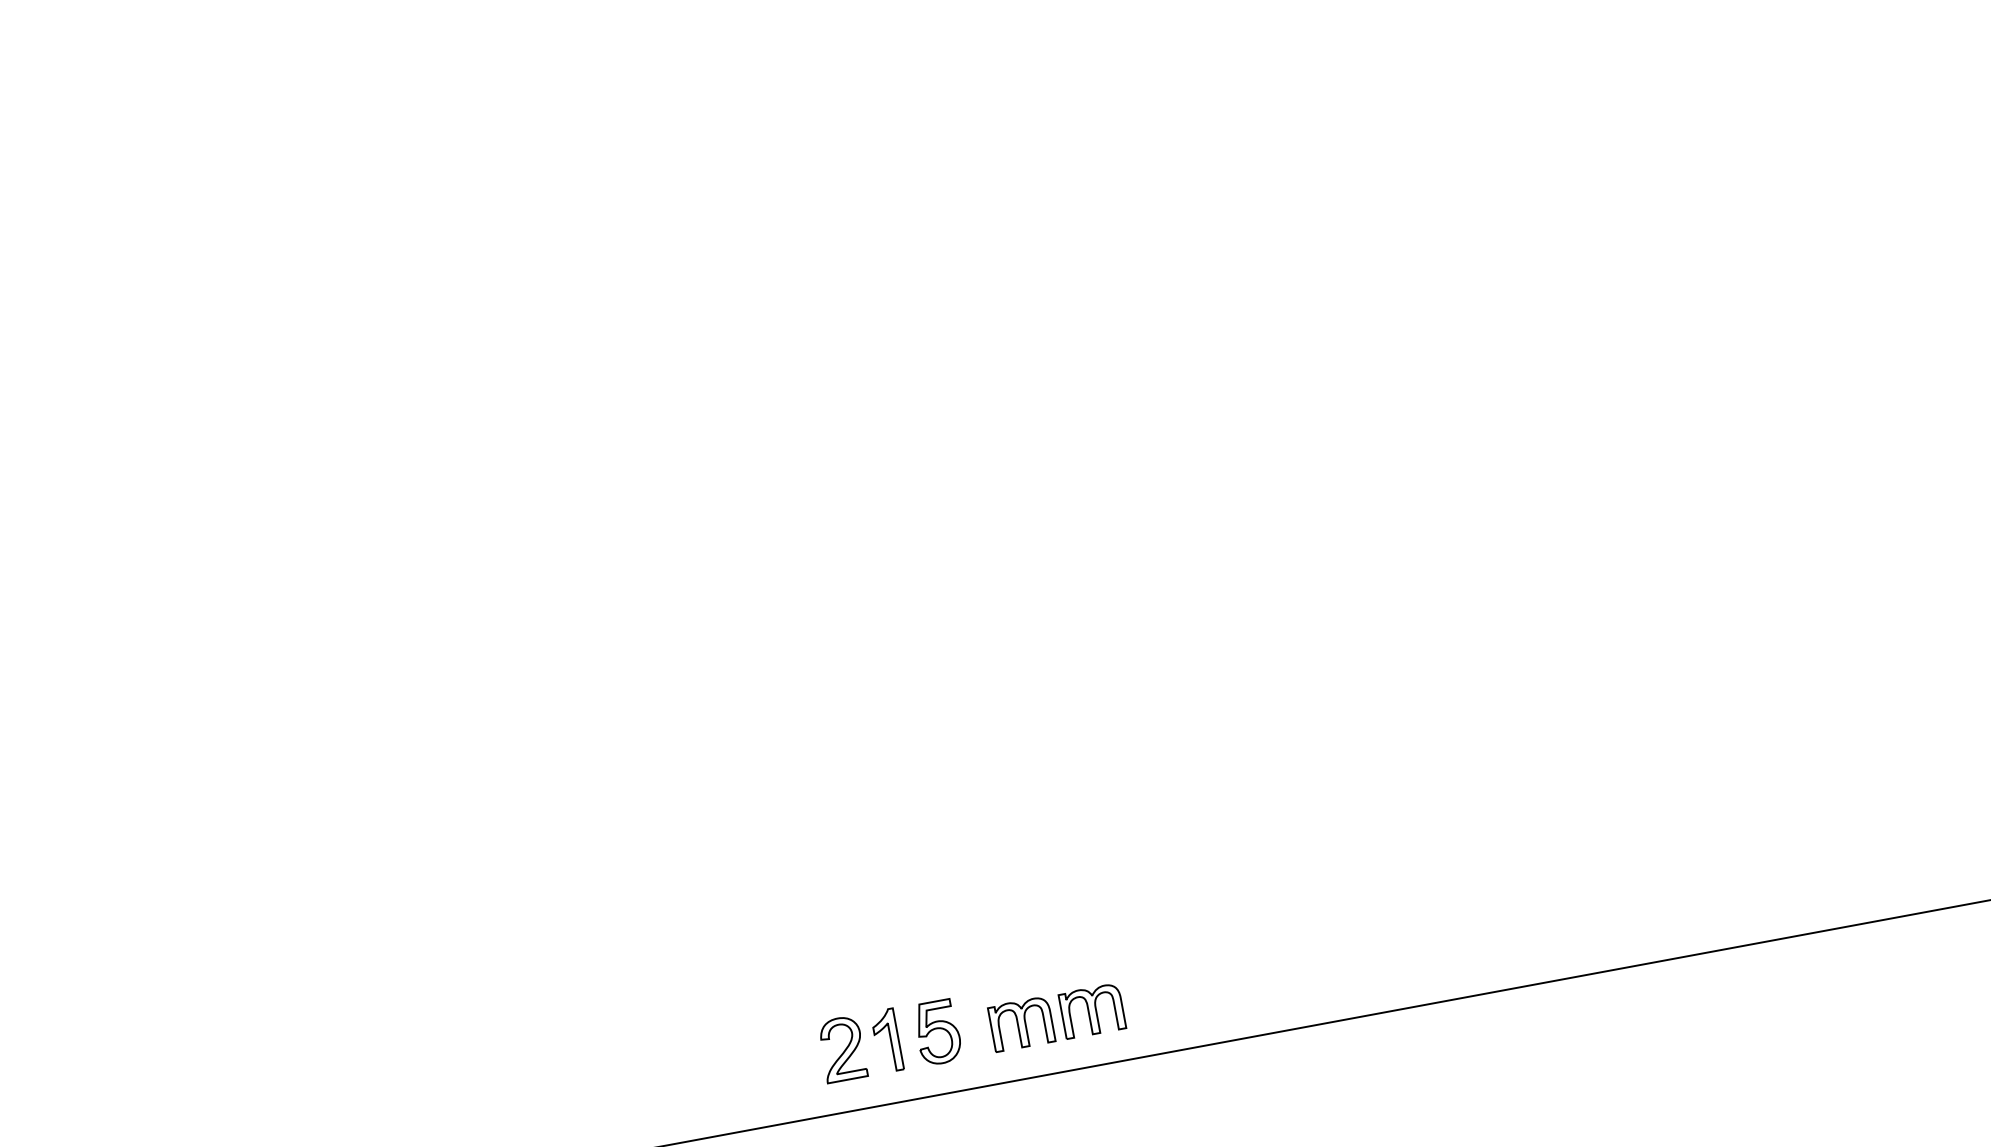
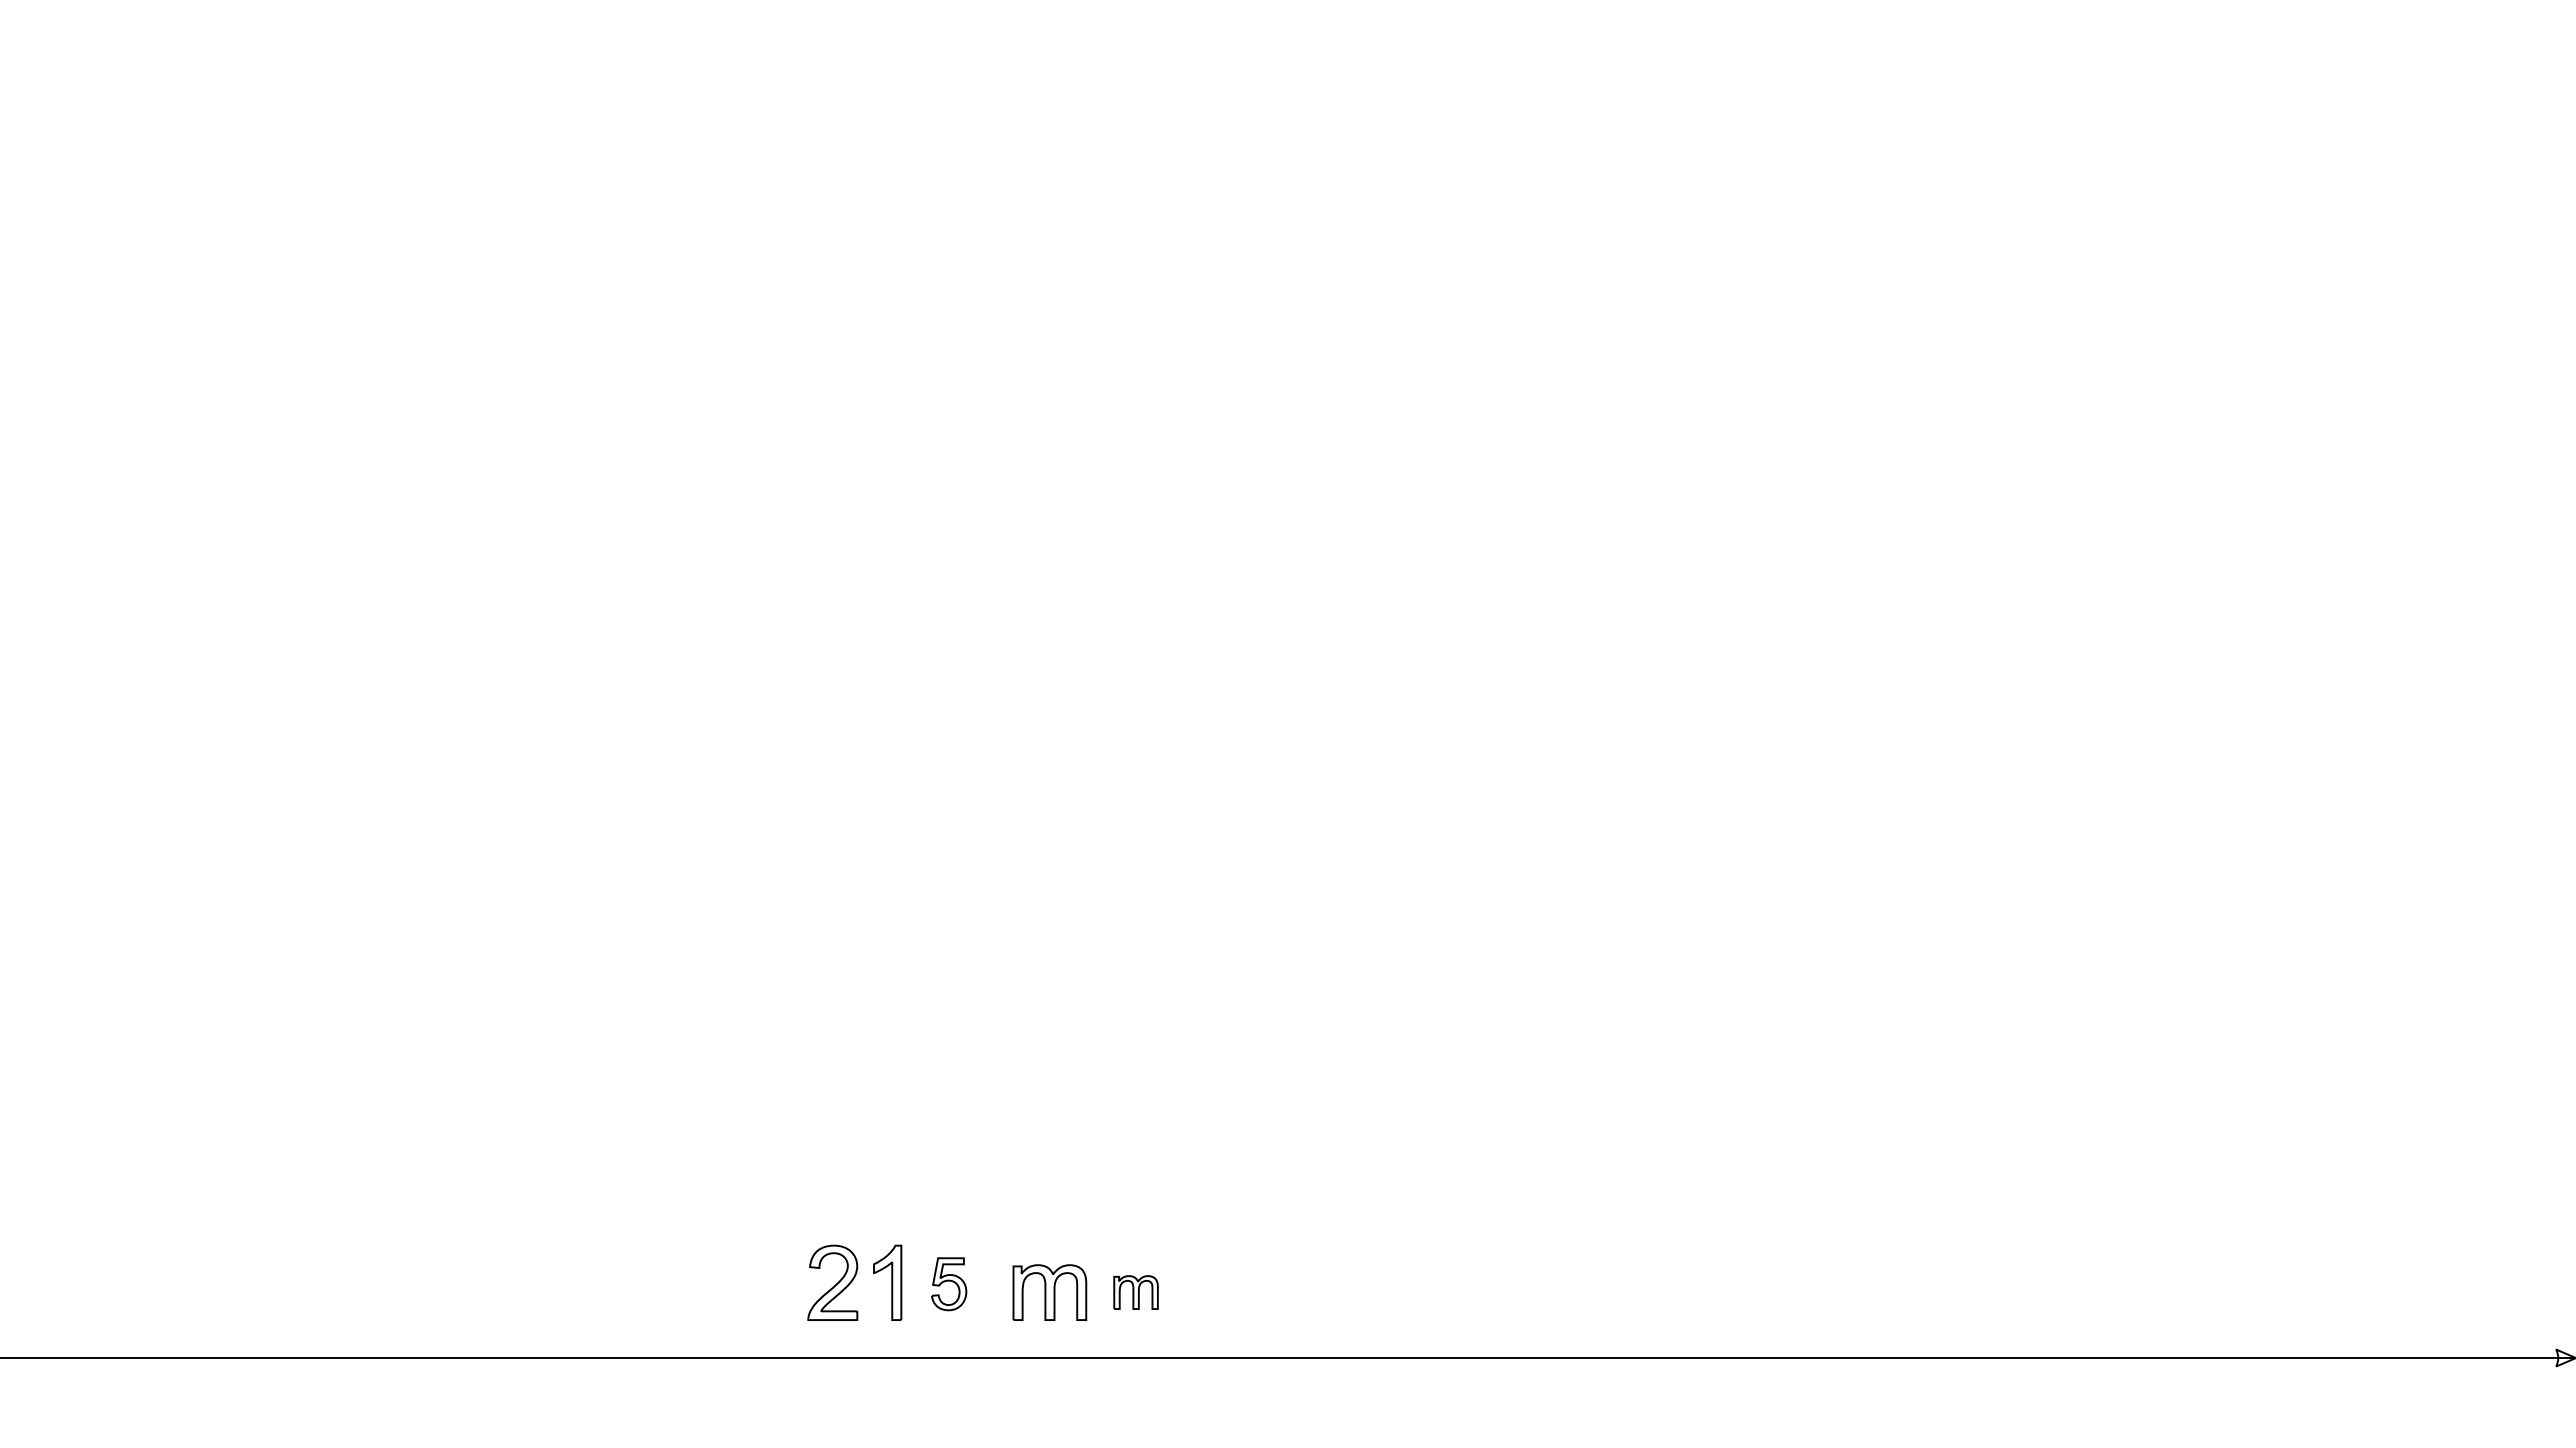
part: (1091, 1011) -> (1135, 1292), size x0.6
part: (937, 1032) -> (948, 1284), size x0.7

